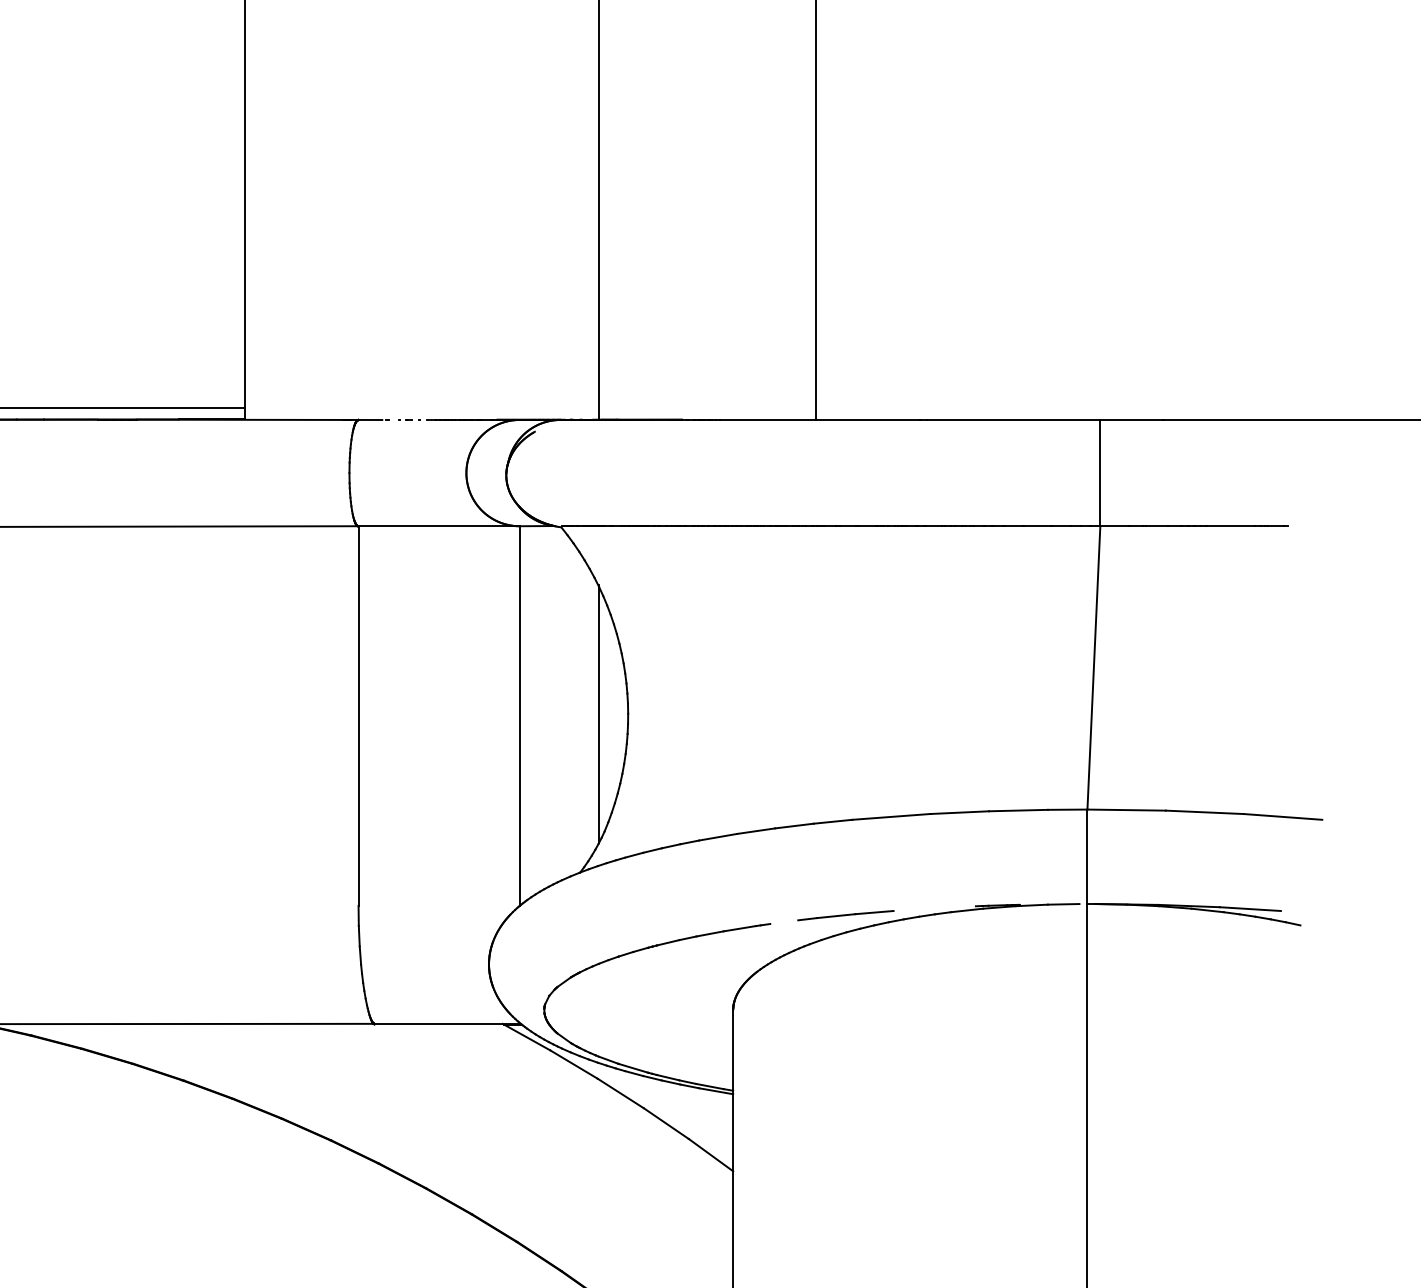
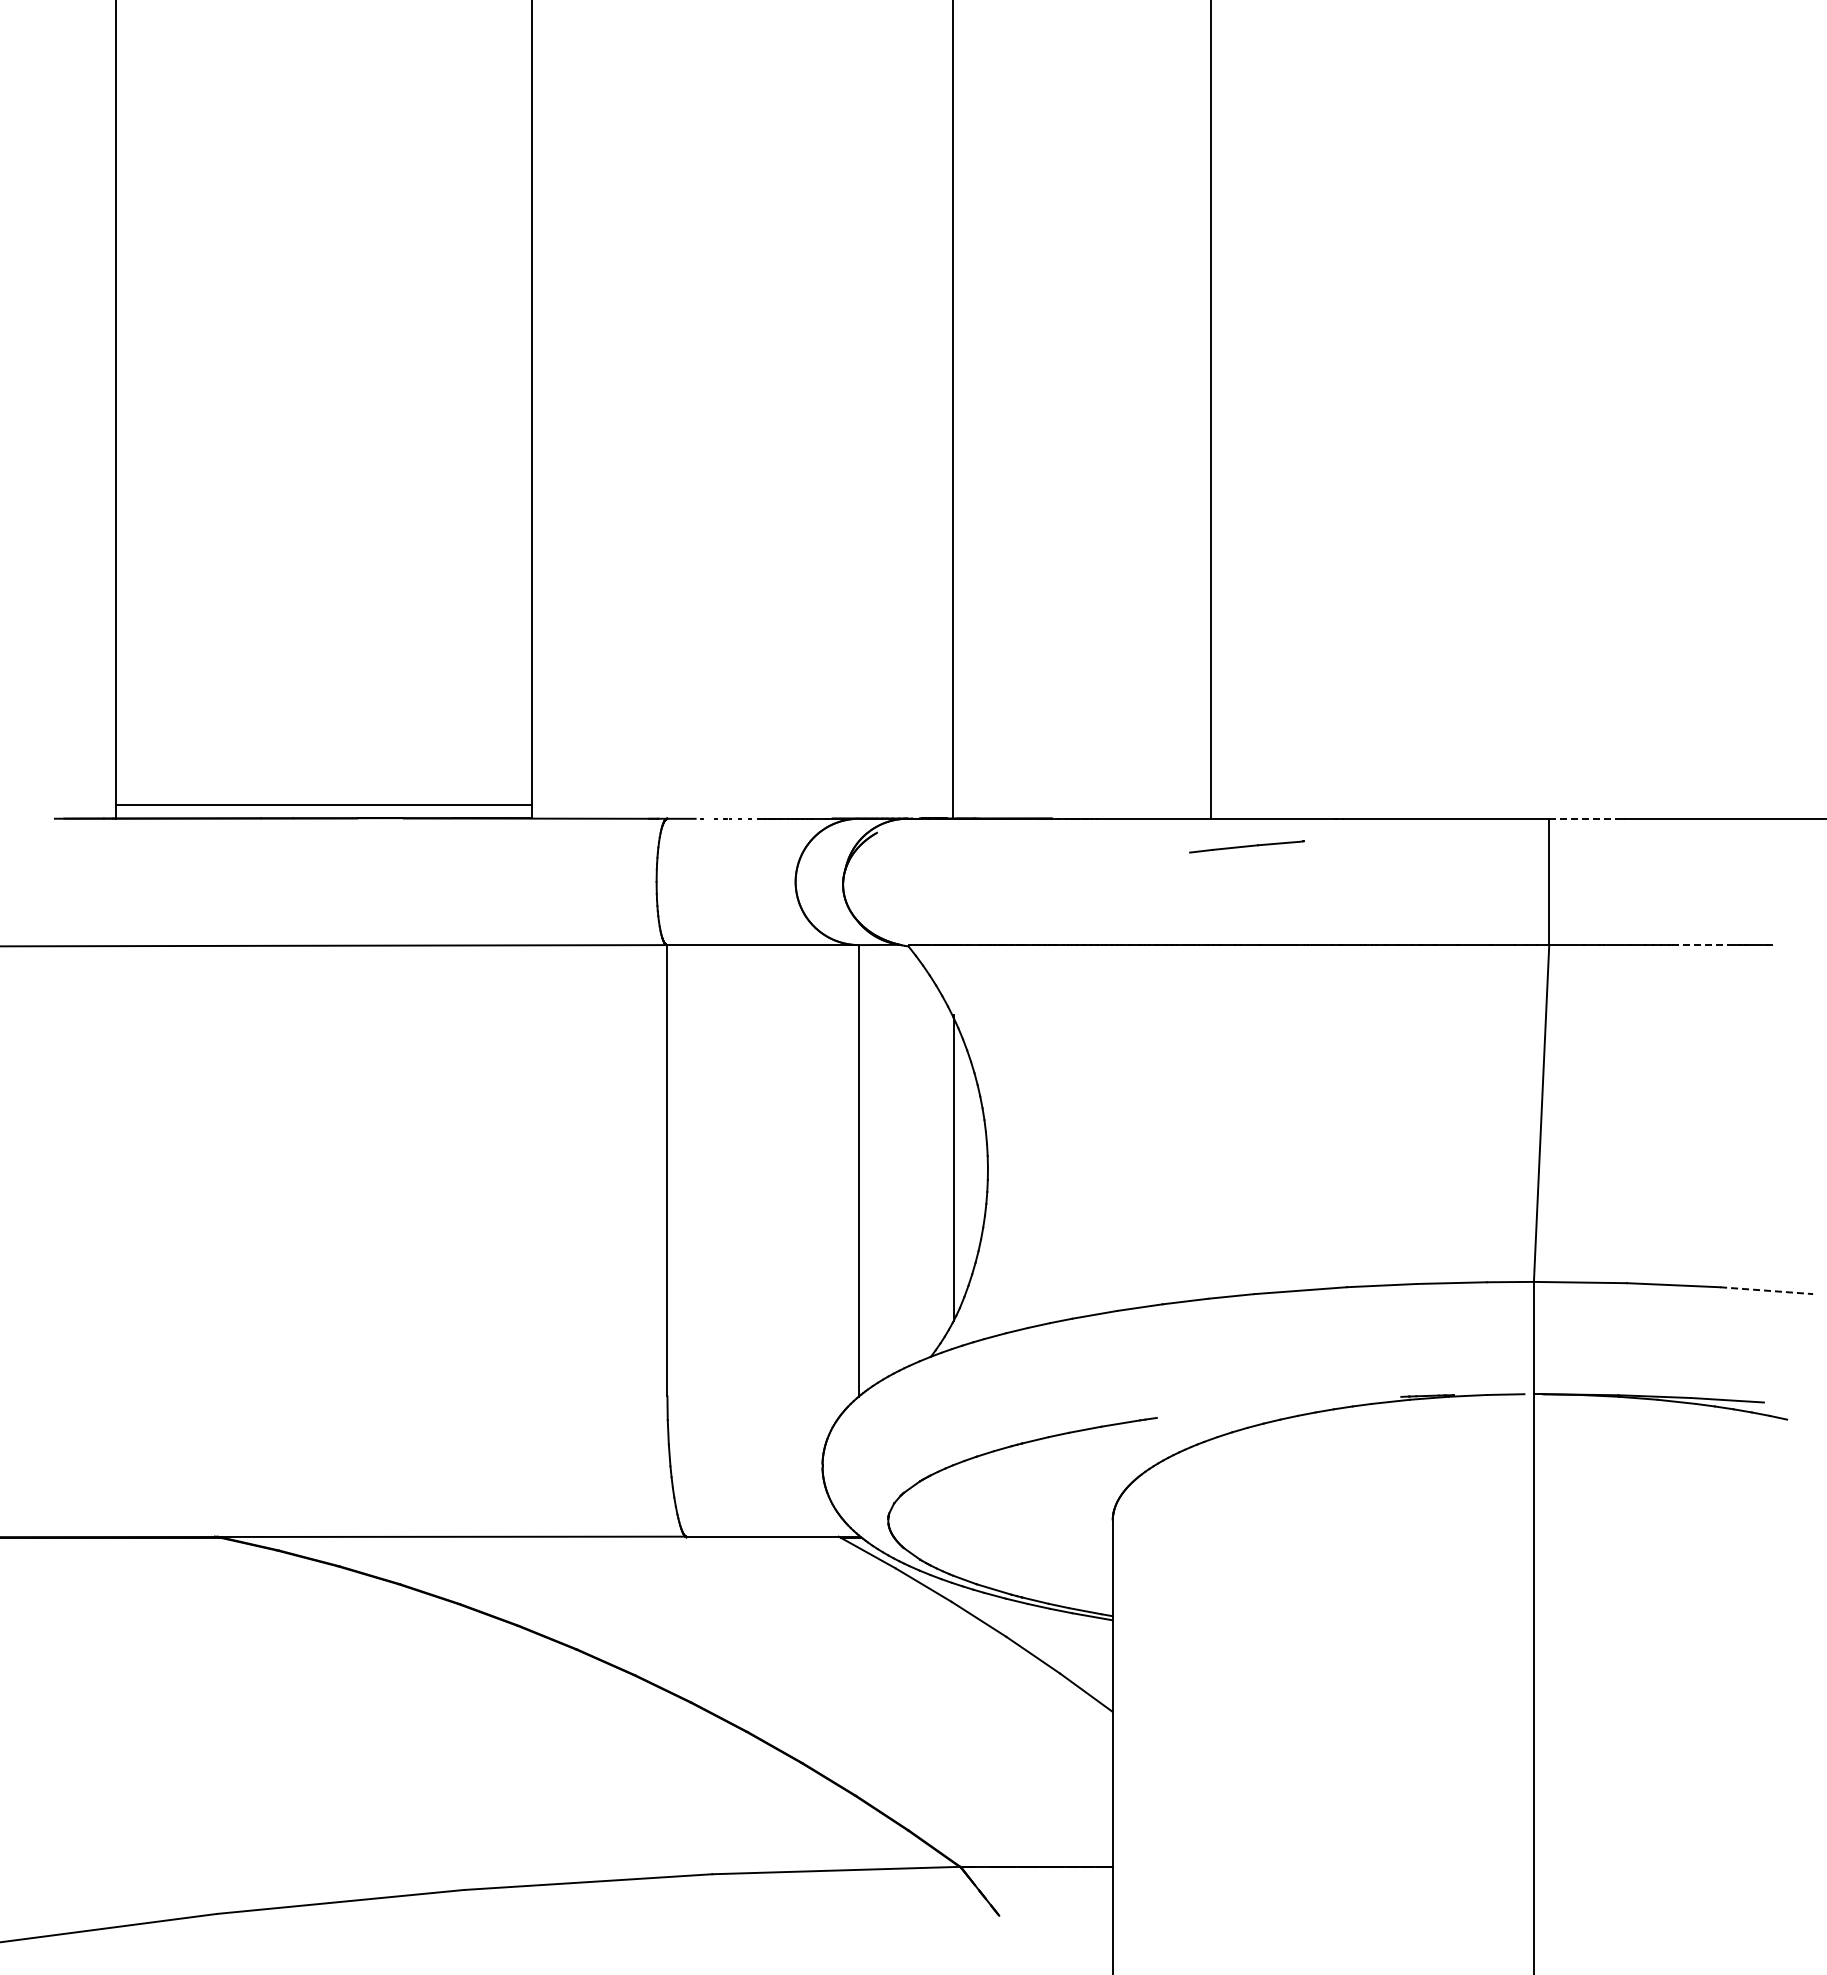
line: (1131, 419) -> (1586, 818), solid -> dashed
line: (1230, 526) -> (1704, 945), solid -> dashed
line: (1283, 816) -> (1766, 1290), solid -> dashed
line: (845, 915) -> (1246, 846), moved

